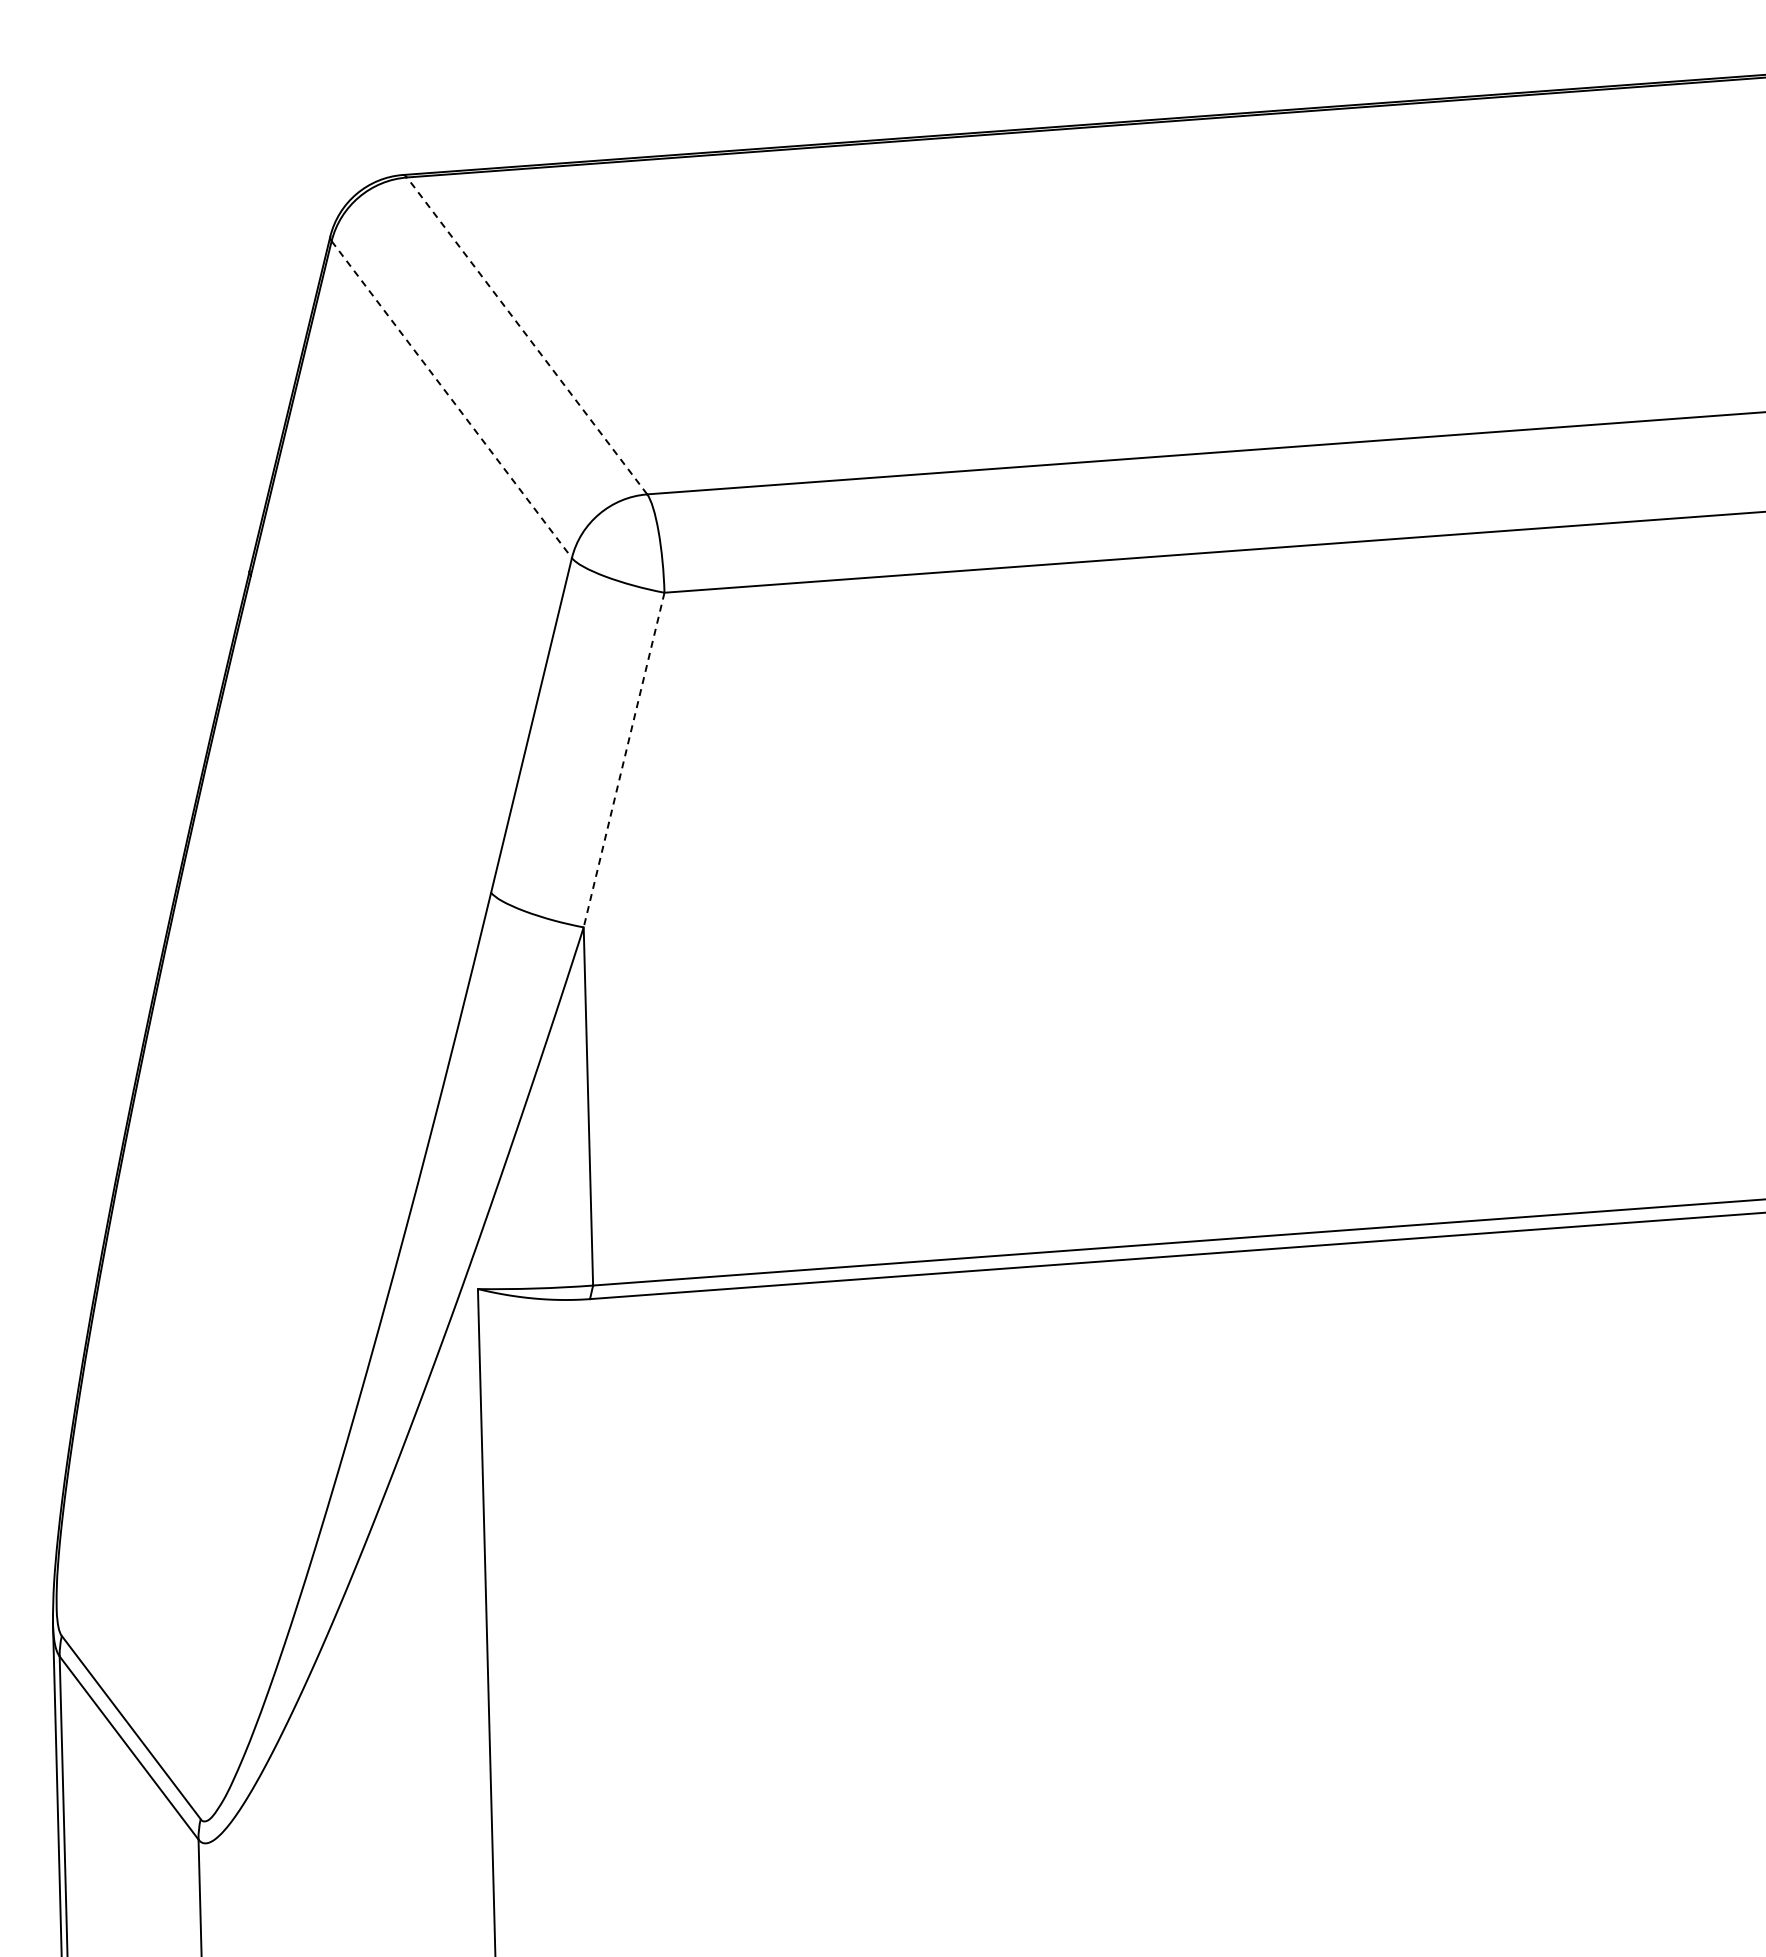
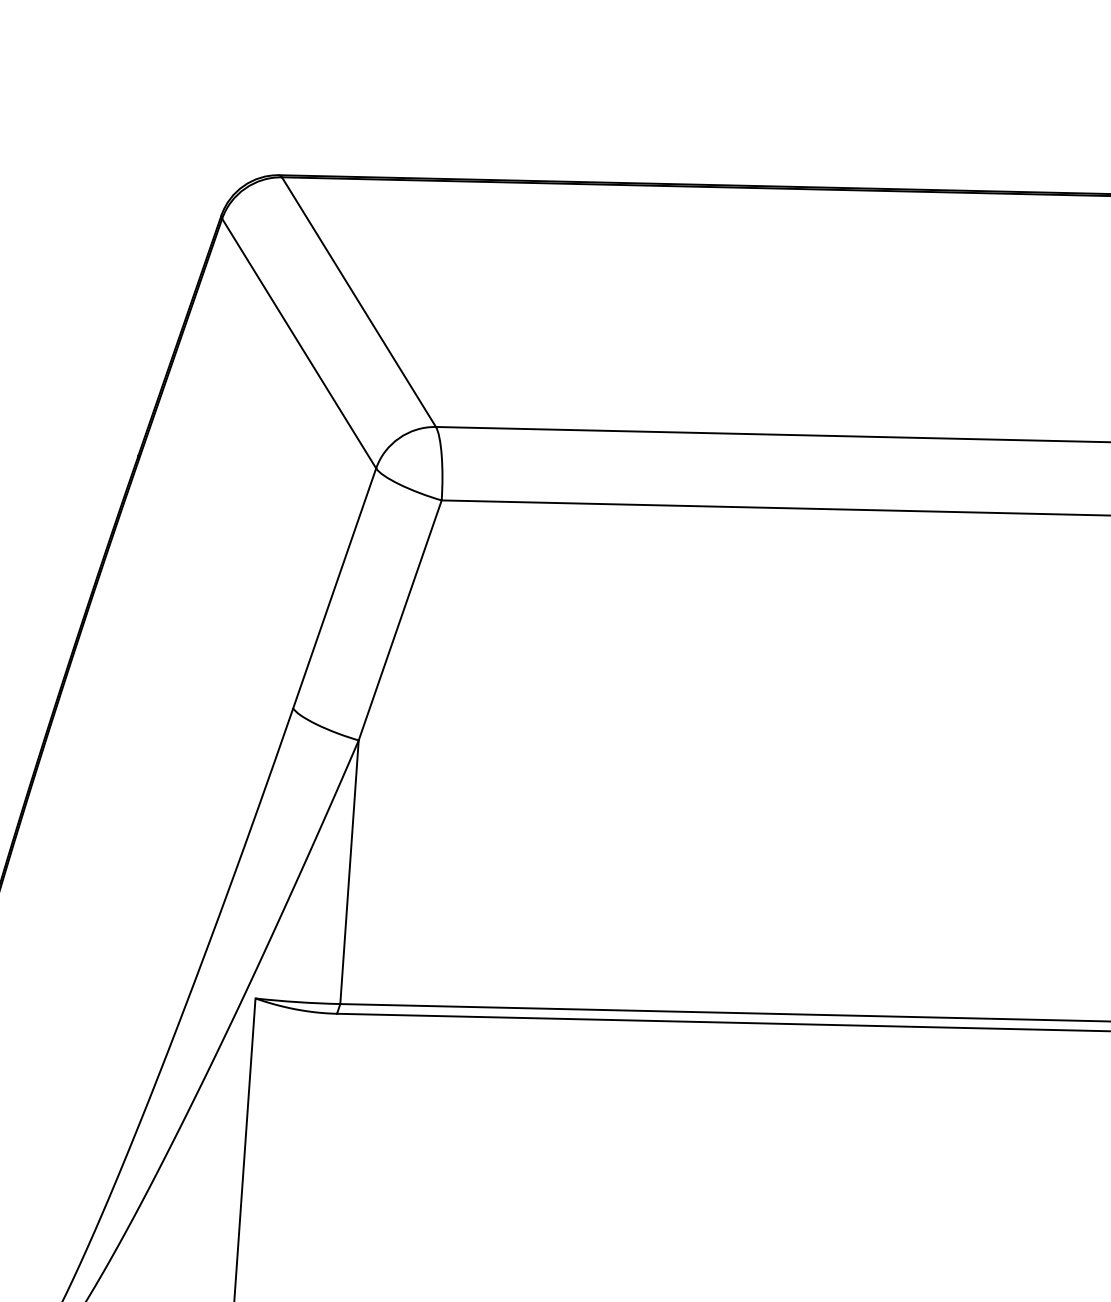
line: (527, 335) -> (359, 301), dashed -> solid
line: (451, 399) -> (298, 343), dashed -> solid
line: (624, 760) -> (400, 620), dashed -> solid

